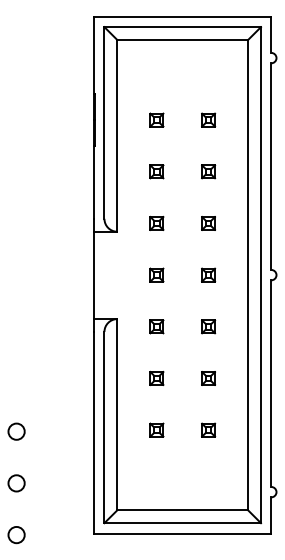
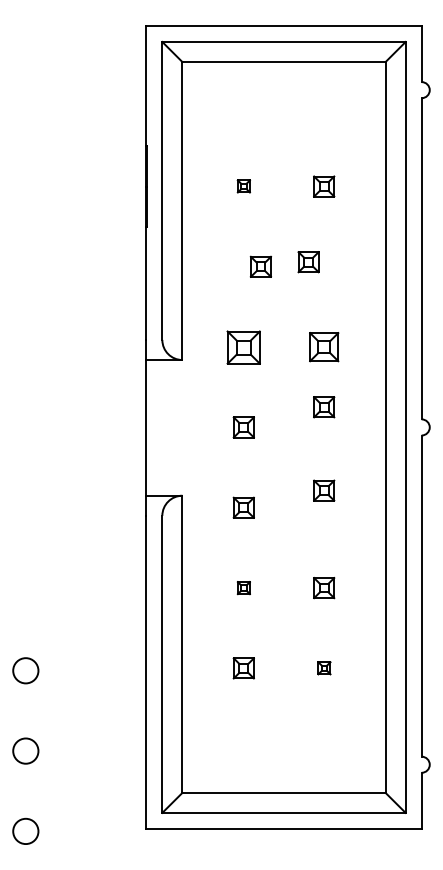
part: (156, 119) -> (243, 185), size x0.6
part: (156, 171) -> (260, 266), moved
part: (208, 171) -> (308, 261), moved
part: (156, 222) -> (243, 345), size x1.6
part: (208, 223) -> (324, 347), size x1.4
part: (208, 274) -> (324, 406), moved
part: (208, 326) -> (324, 490), moved
part: (156, 378) -> (243, 588), size x0.6
part: (208, 429) -> (324, 667), size x0.6

